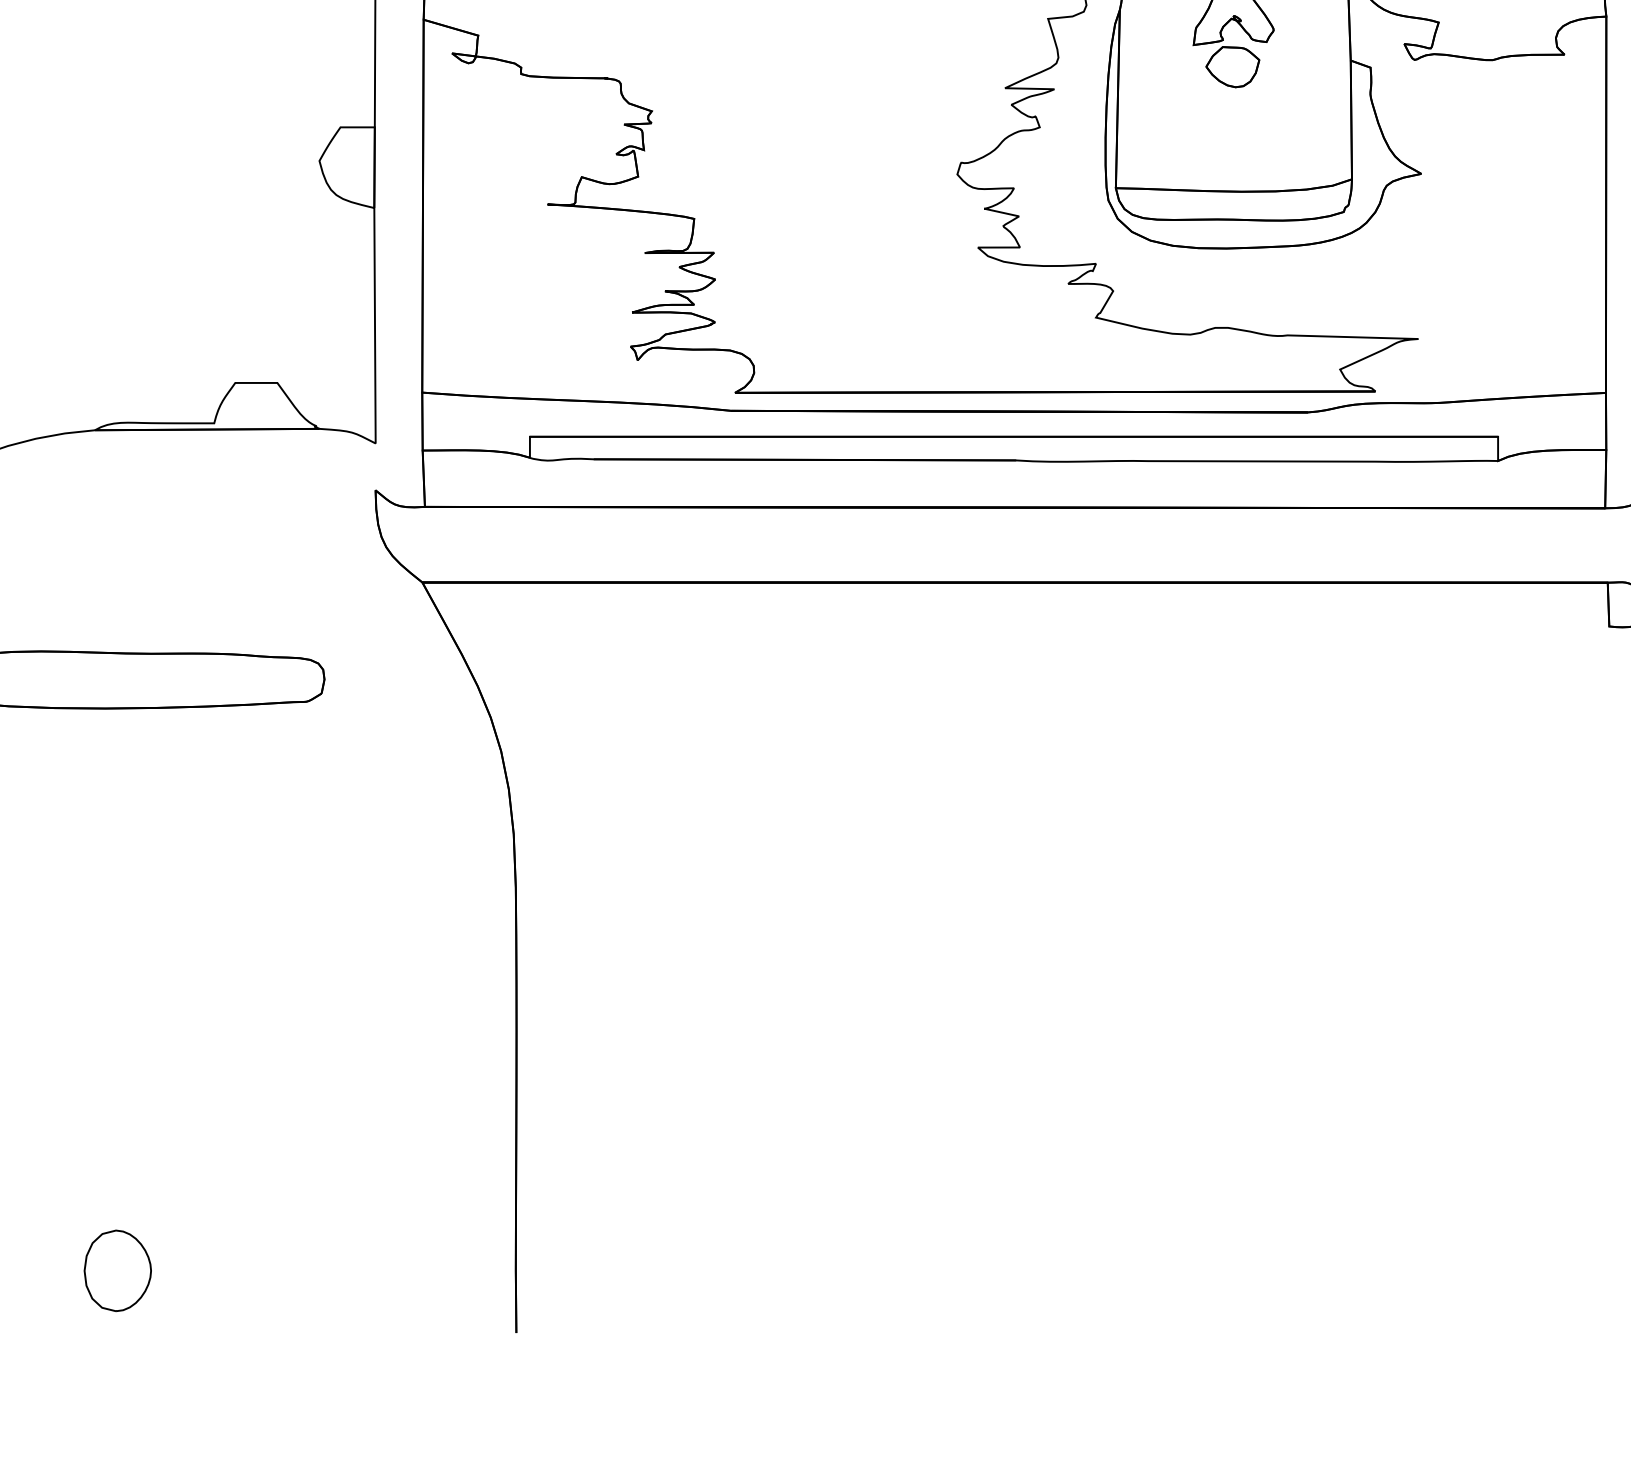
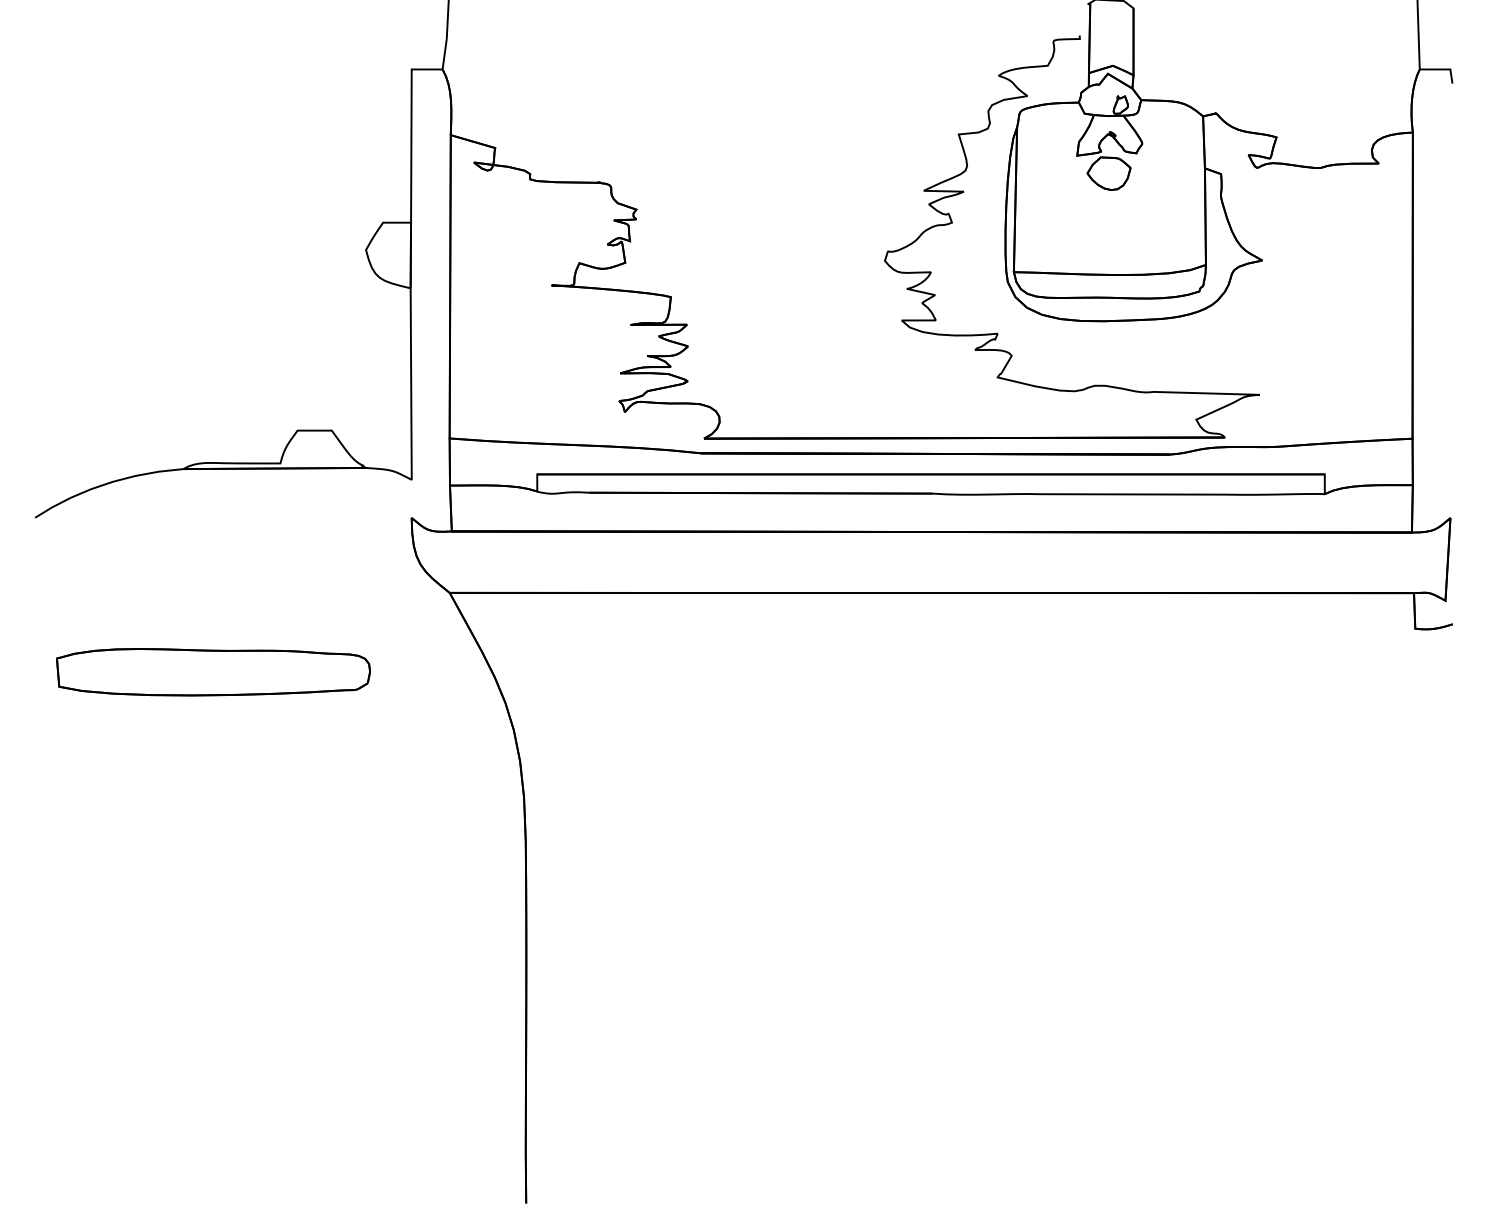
part: (117, 1270) -> (201, 1152), removed

